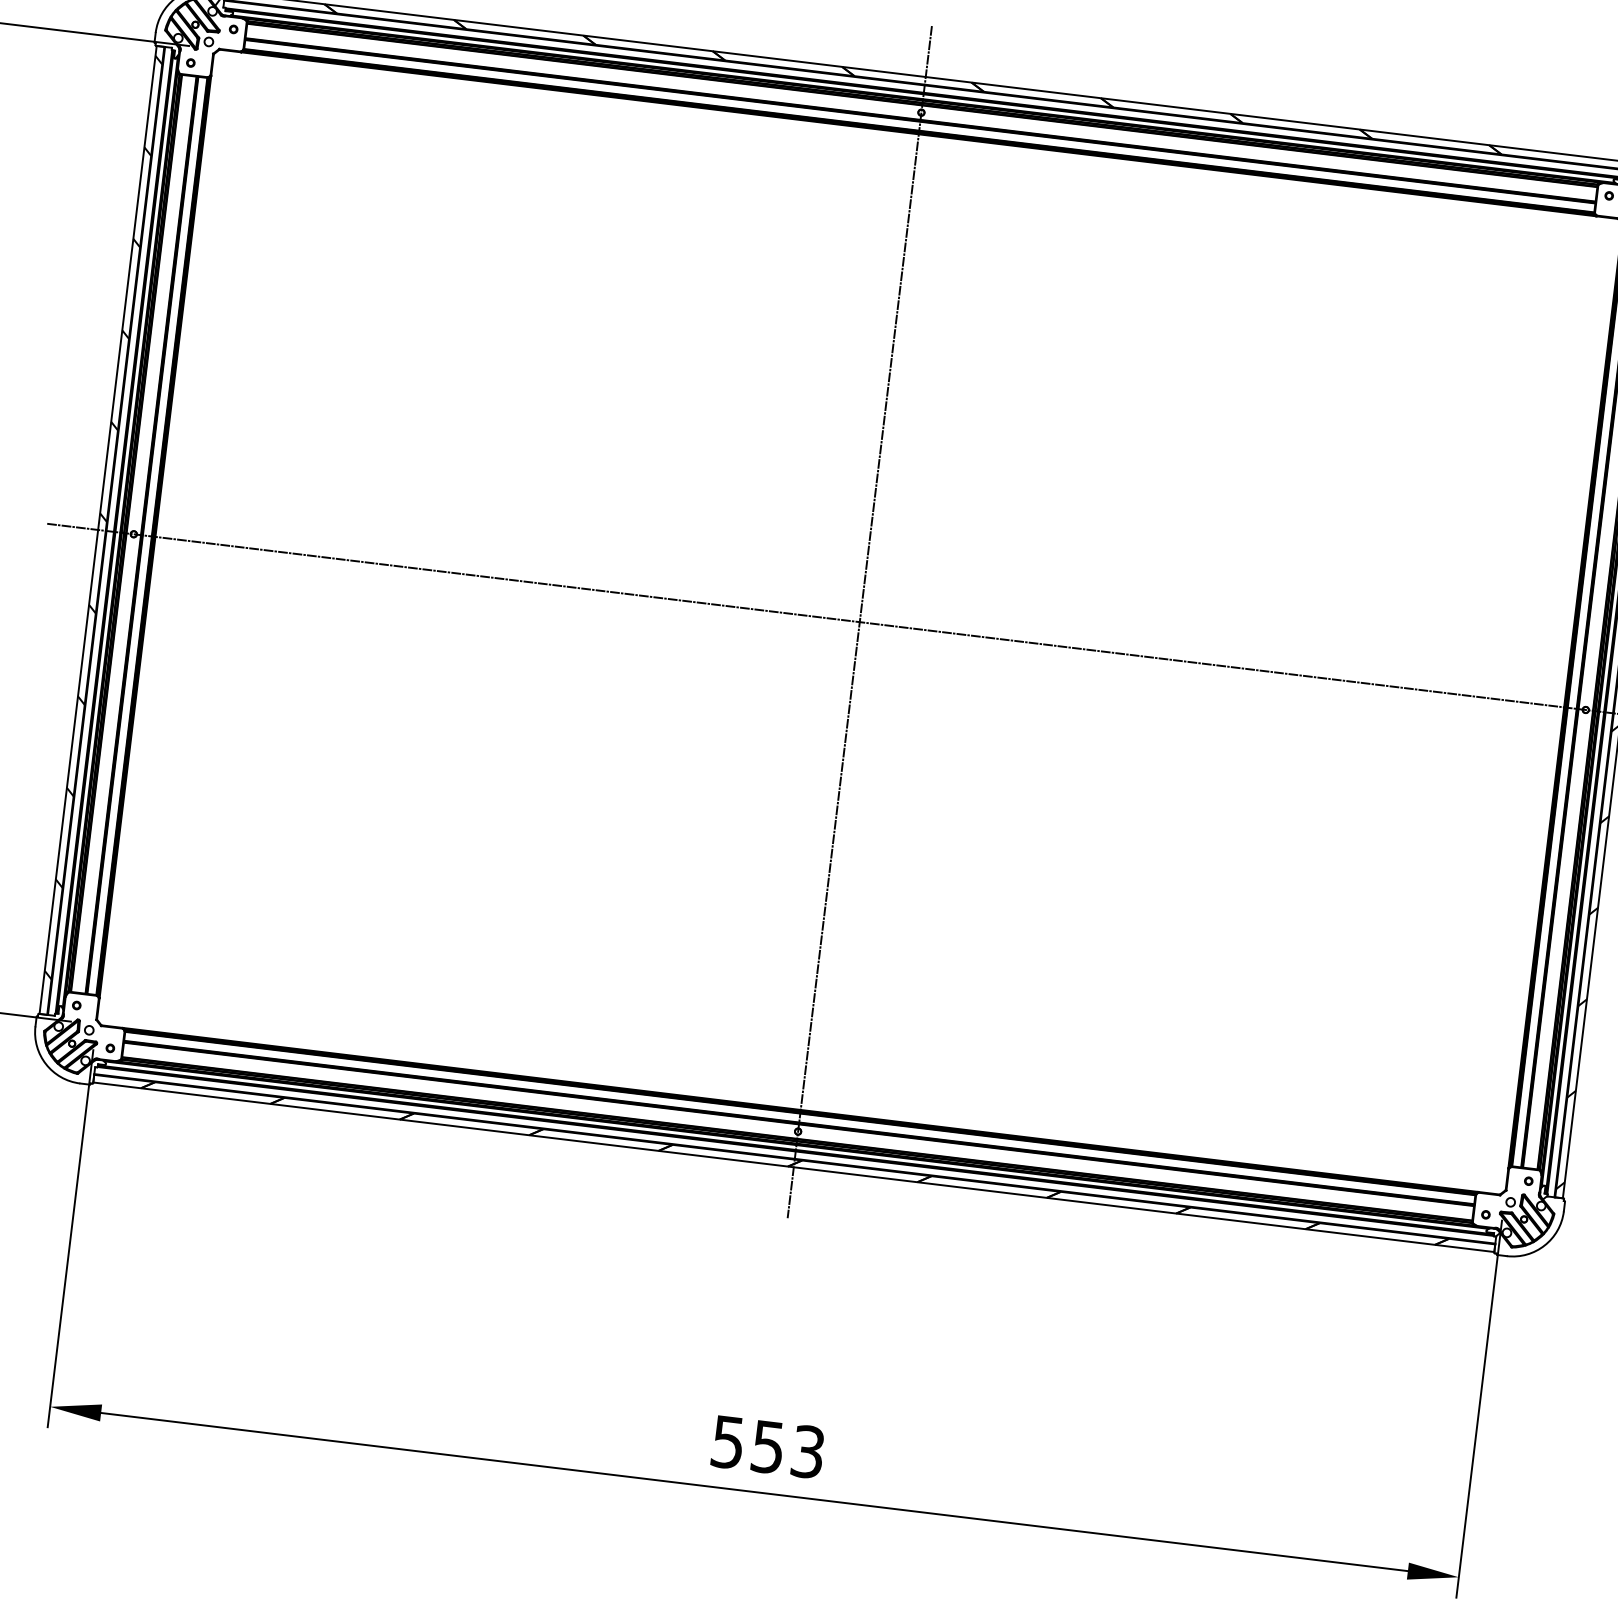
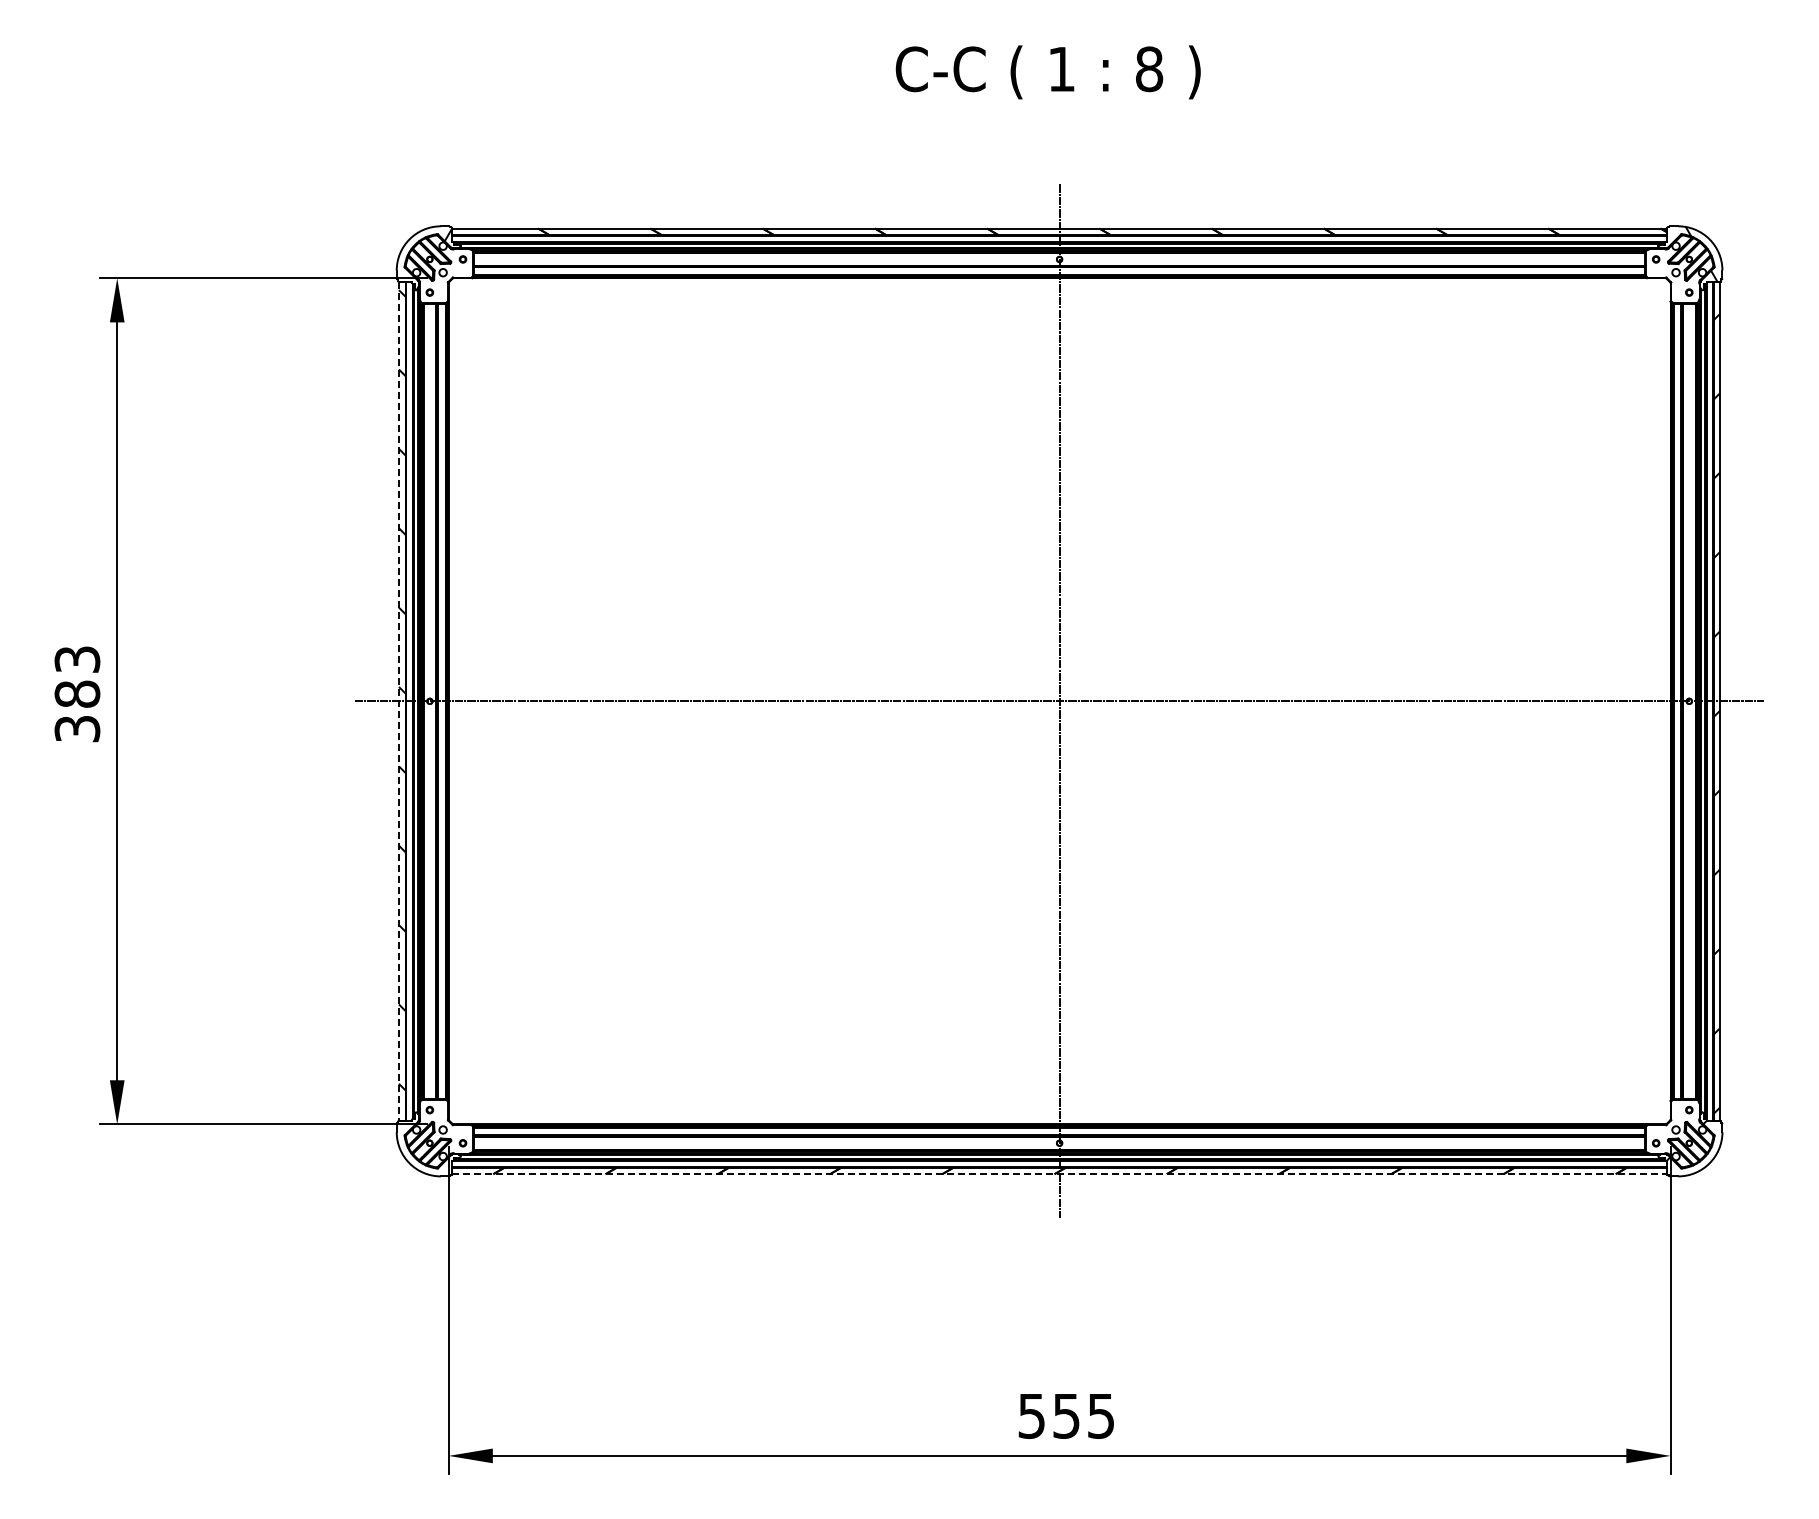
line: (97, 530) -> (398, 701), solid -> dashed
line: (793, 1167) -> (1059, 1174), solid -> dashed
text: (808, 1451) -> (1101, 1415), 553 -> 555

